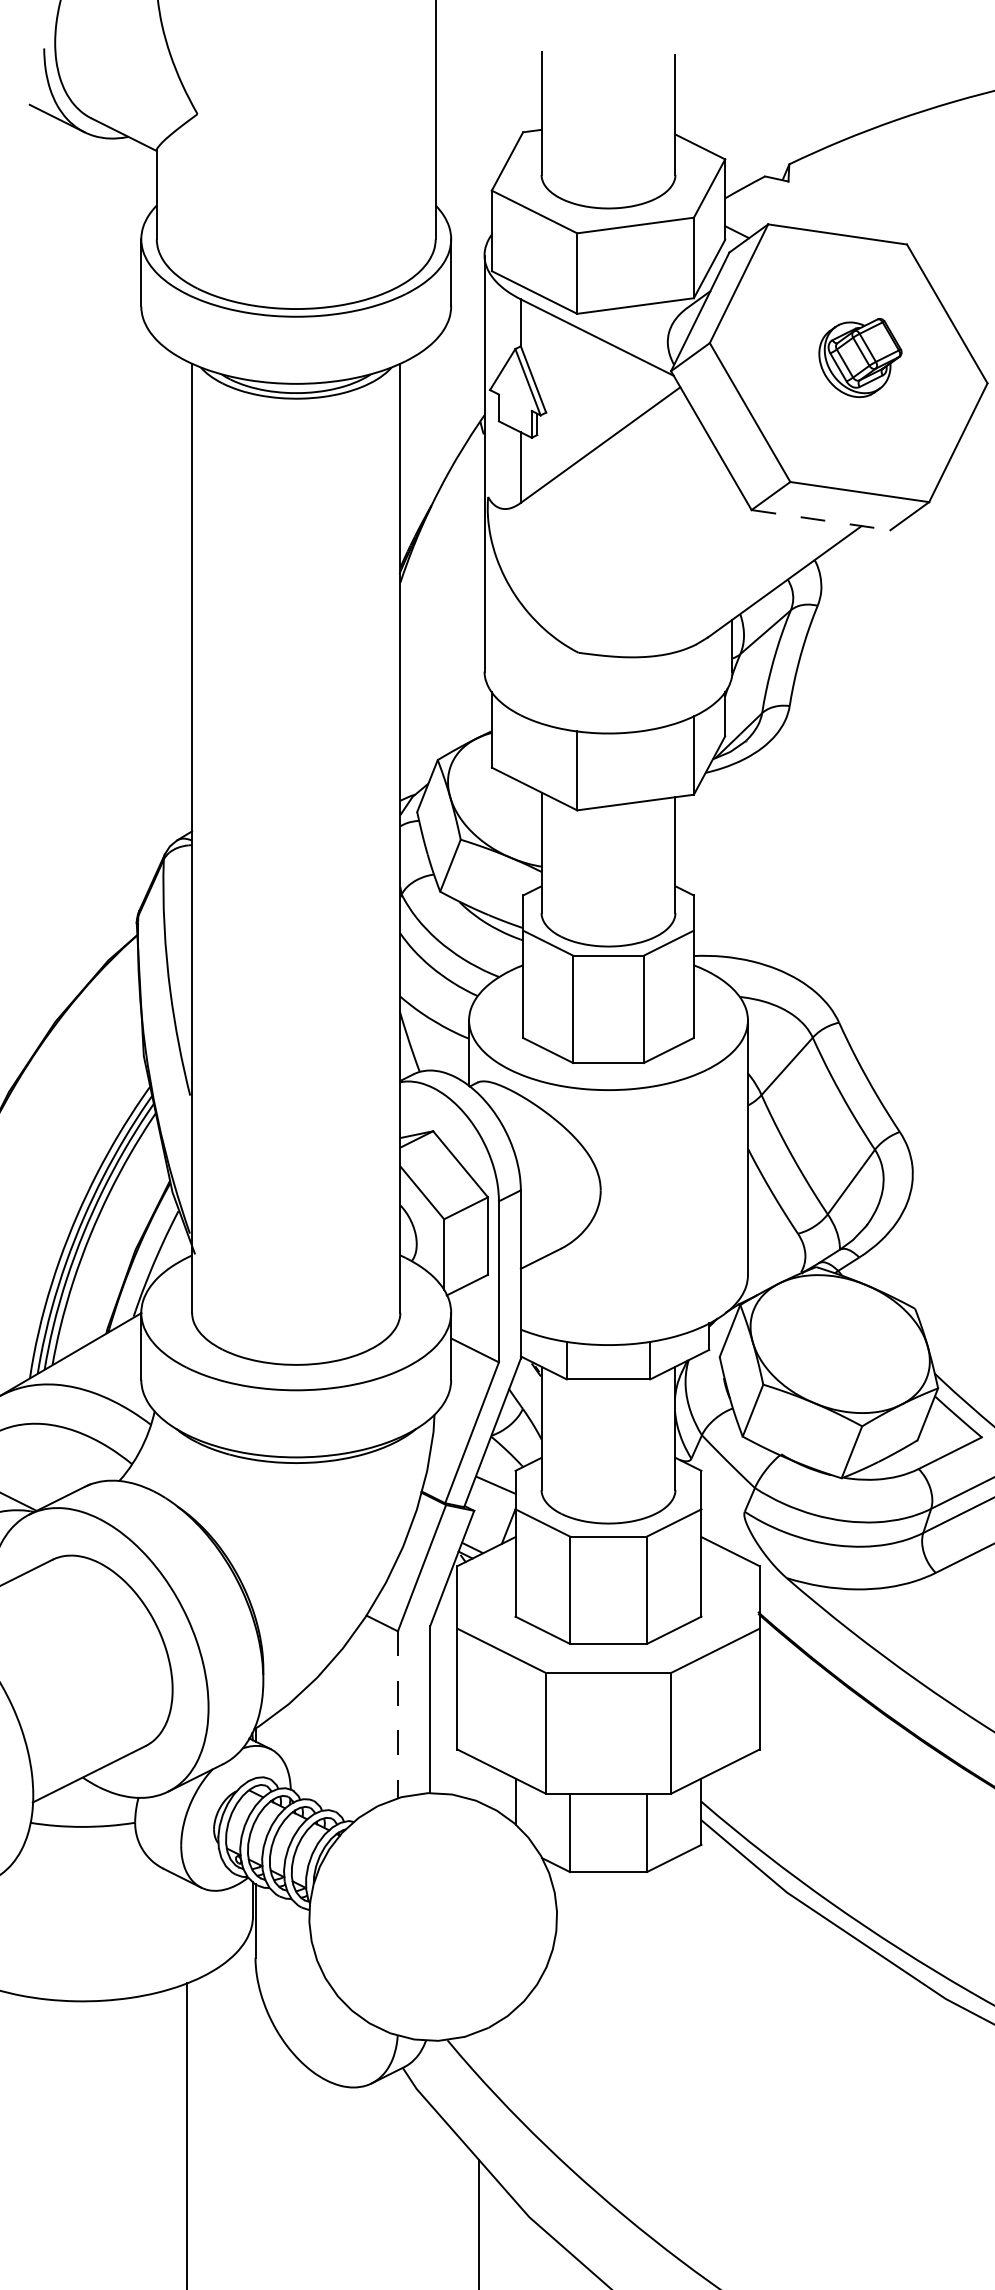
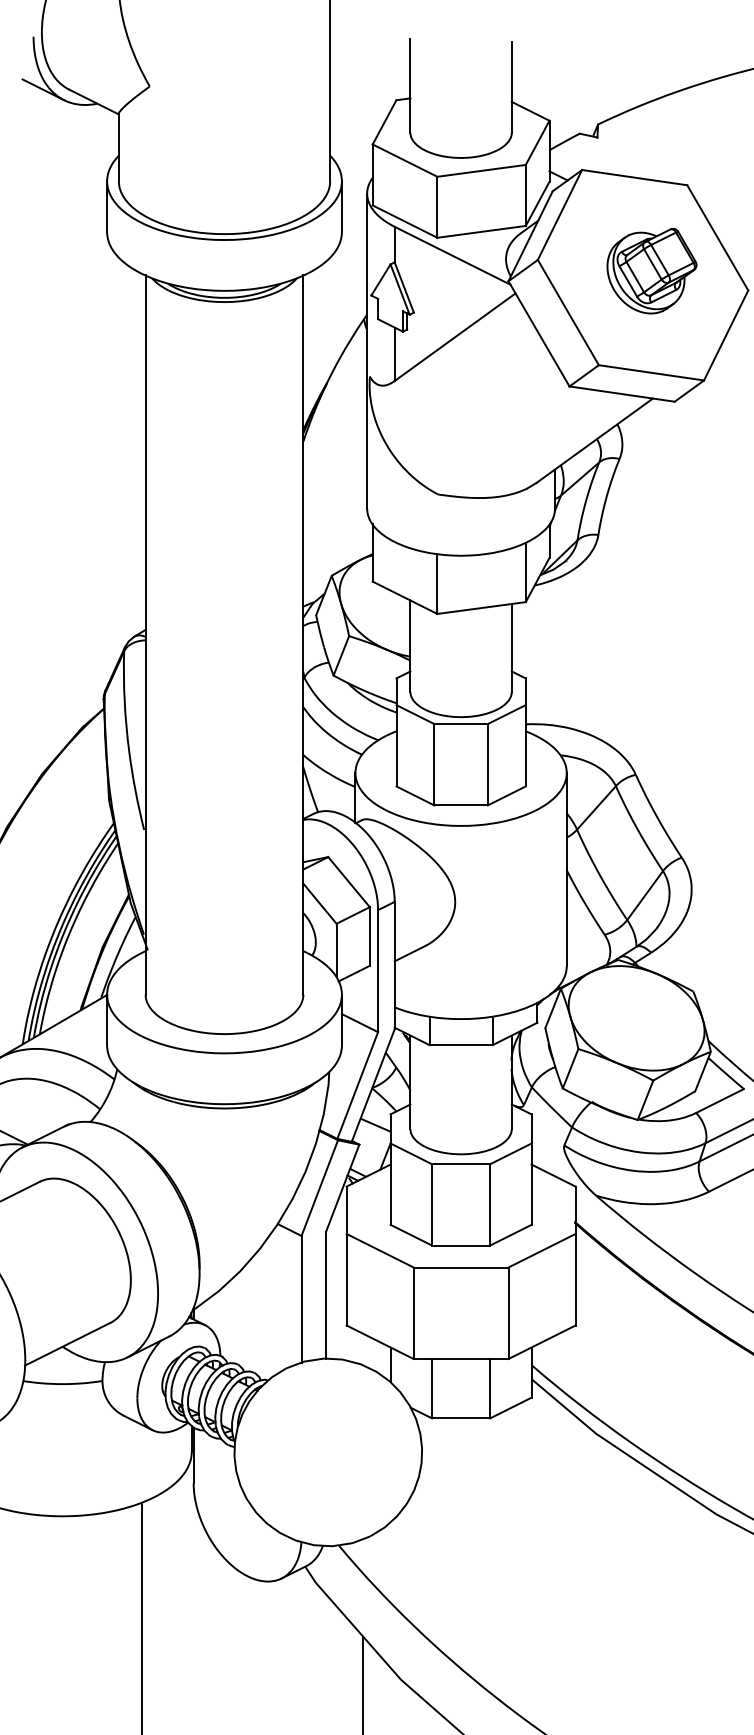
part: (859, 358) -> (651, 271), size x1.43
line: (821, 520) -> (622, 394), dashed -> solid
line: (397, 1715) -> (301, 1299), dashed -> solid

